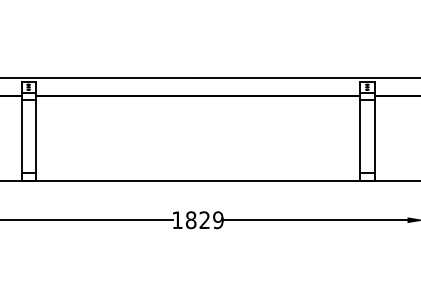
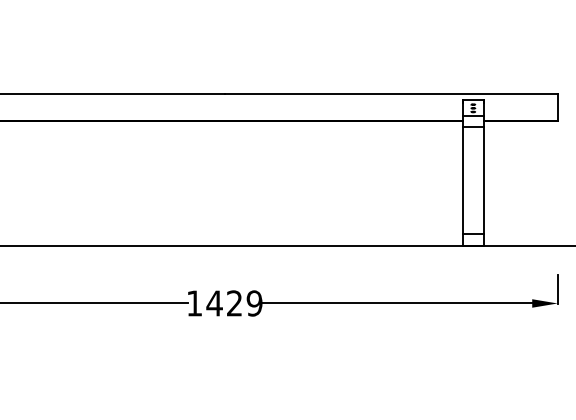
text: (190, 220) -> (213, 303), 1829 -> 1429

